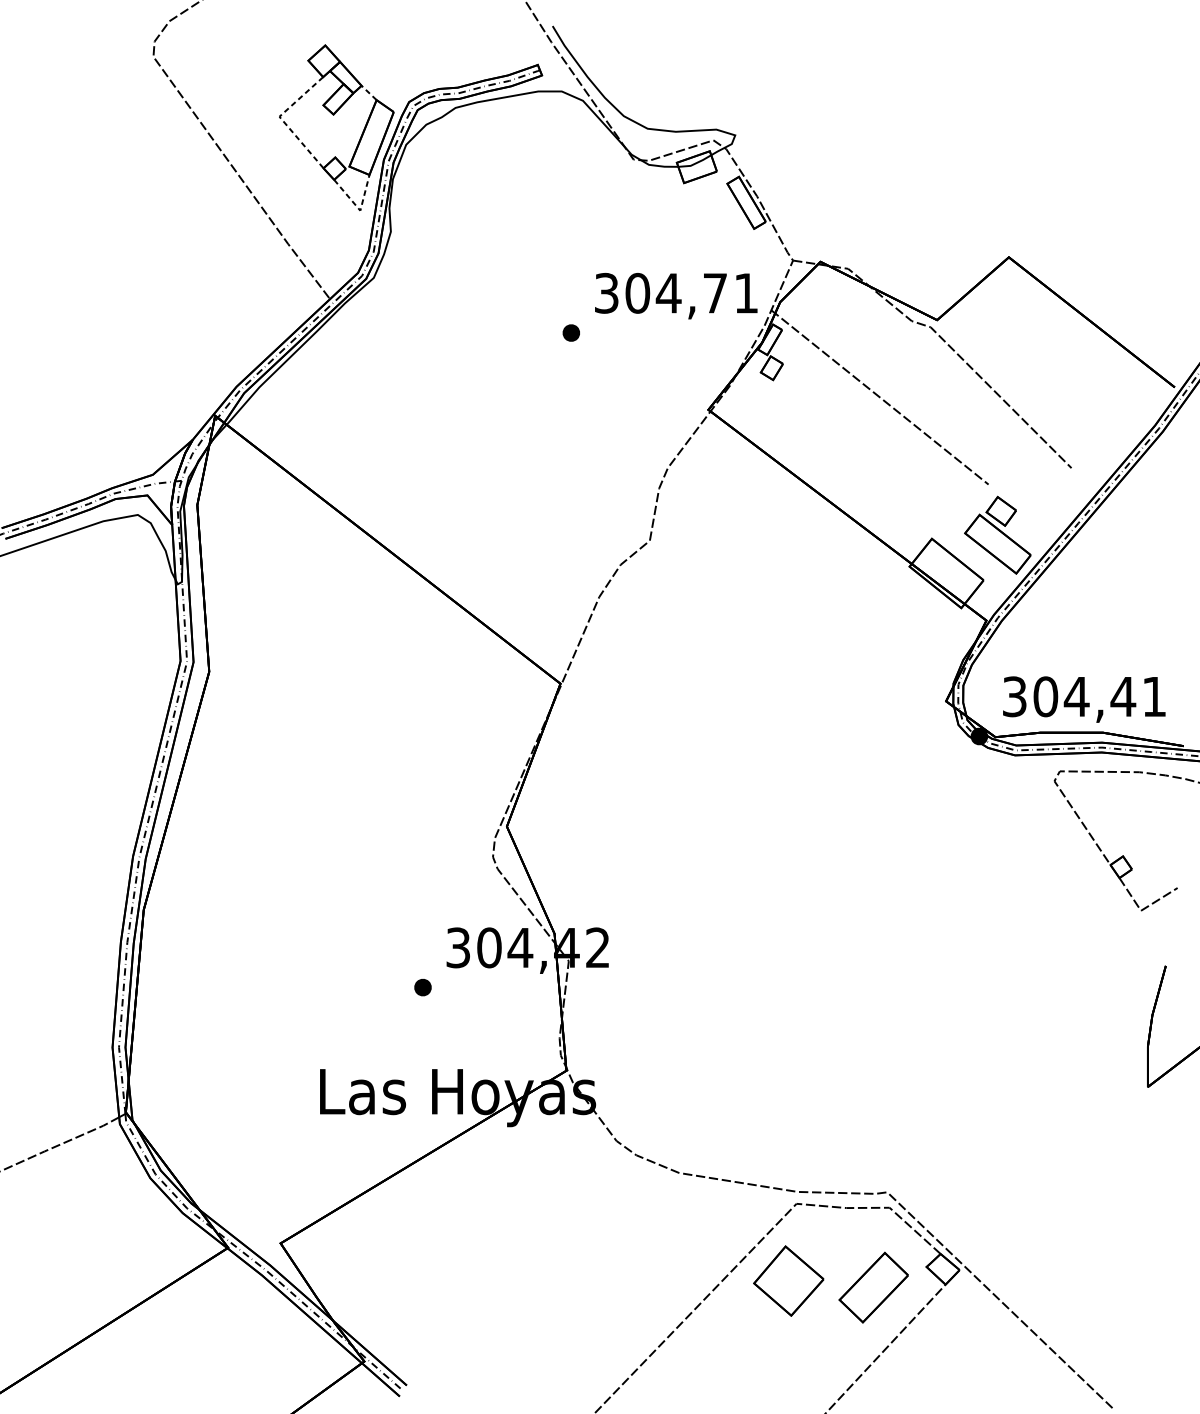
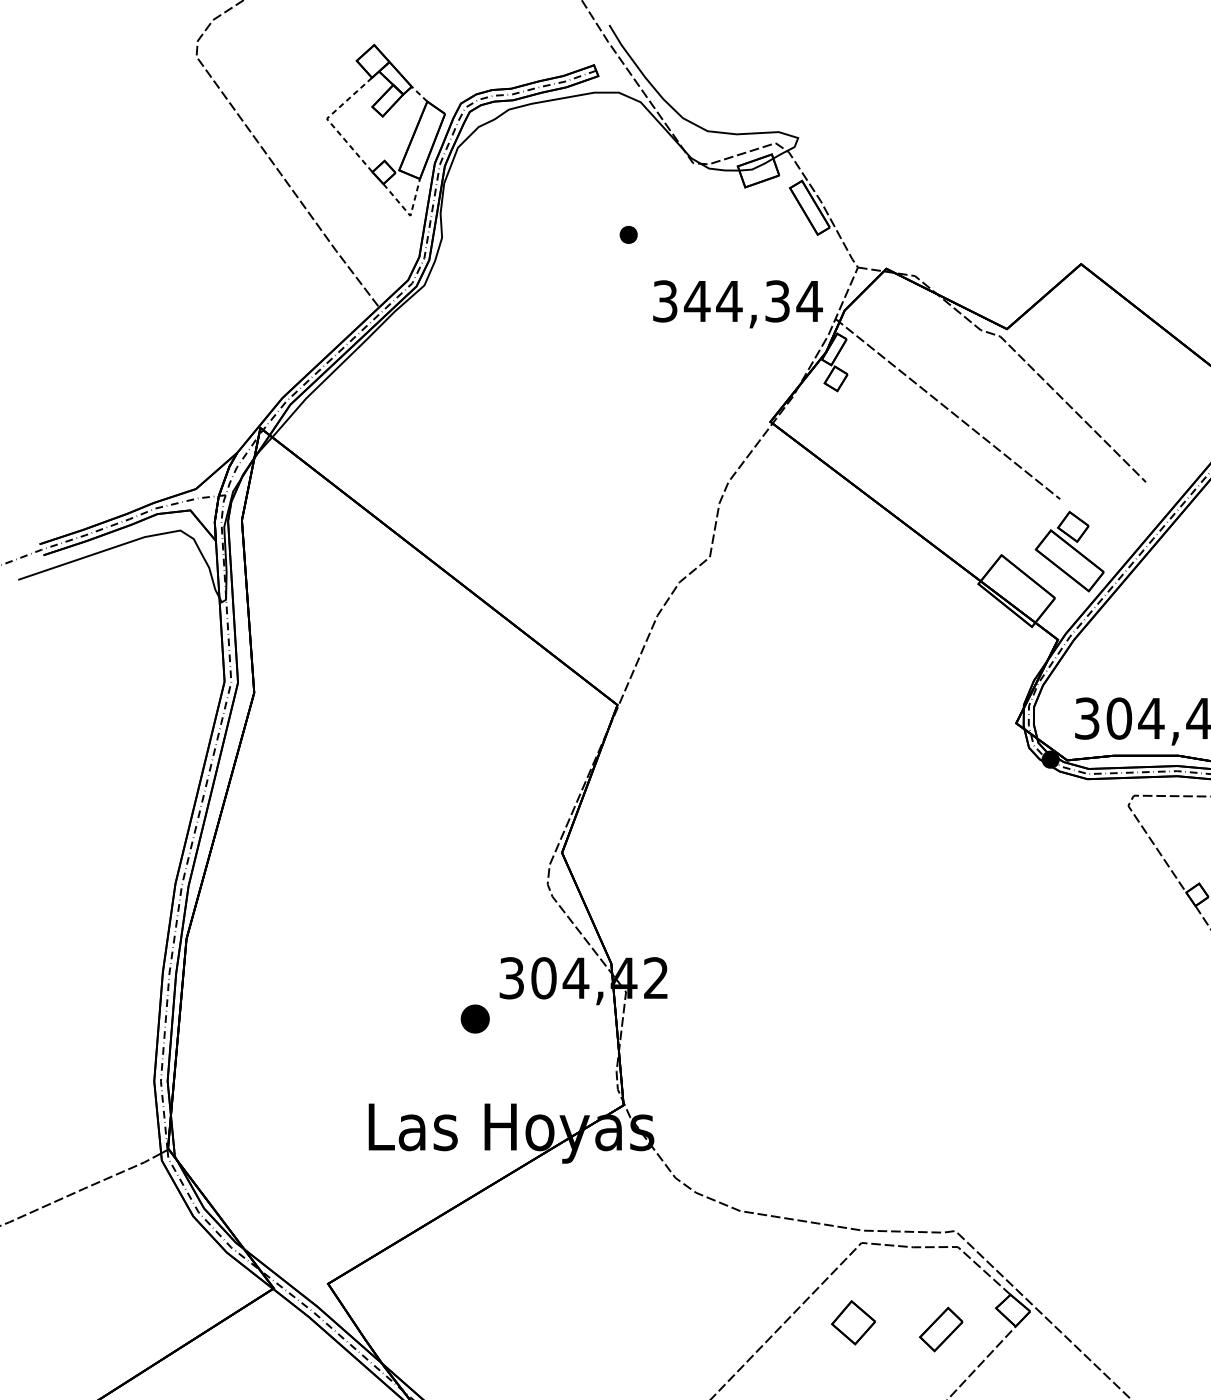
text: (691, 292) -> (752, 300), 304,71 -> 344,34
part: (570, 332) -> (627, 234), moved
part: (422, 987) -> (474, 1019), size x1.6
part: (788, 1280) -> (853, 1322), size x0.6
part: (873, 1287) -> (941, 1329), size x0.6

